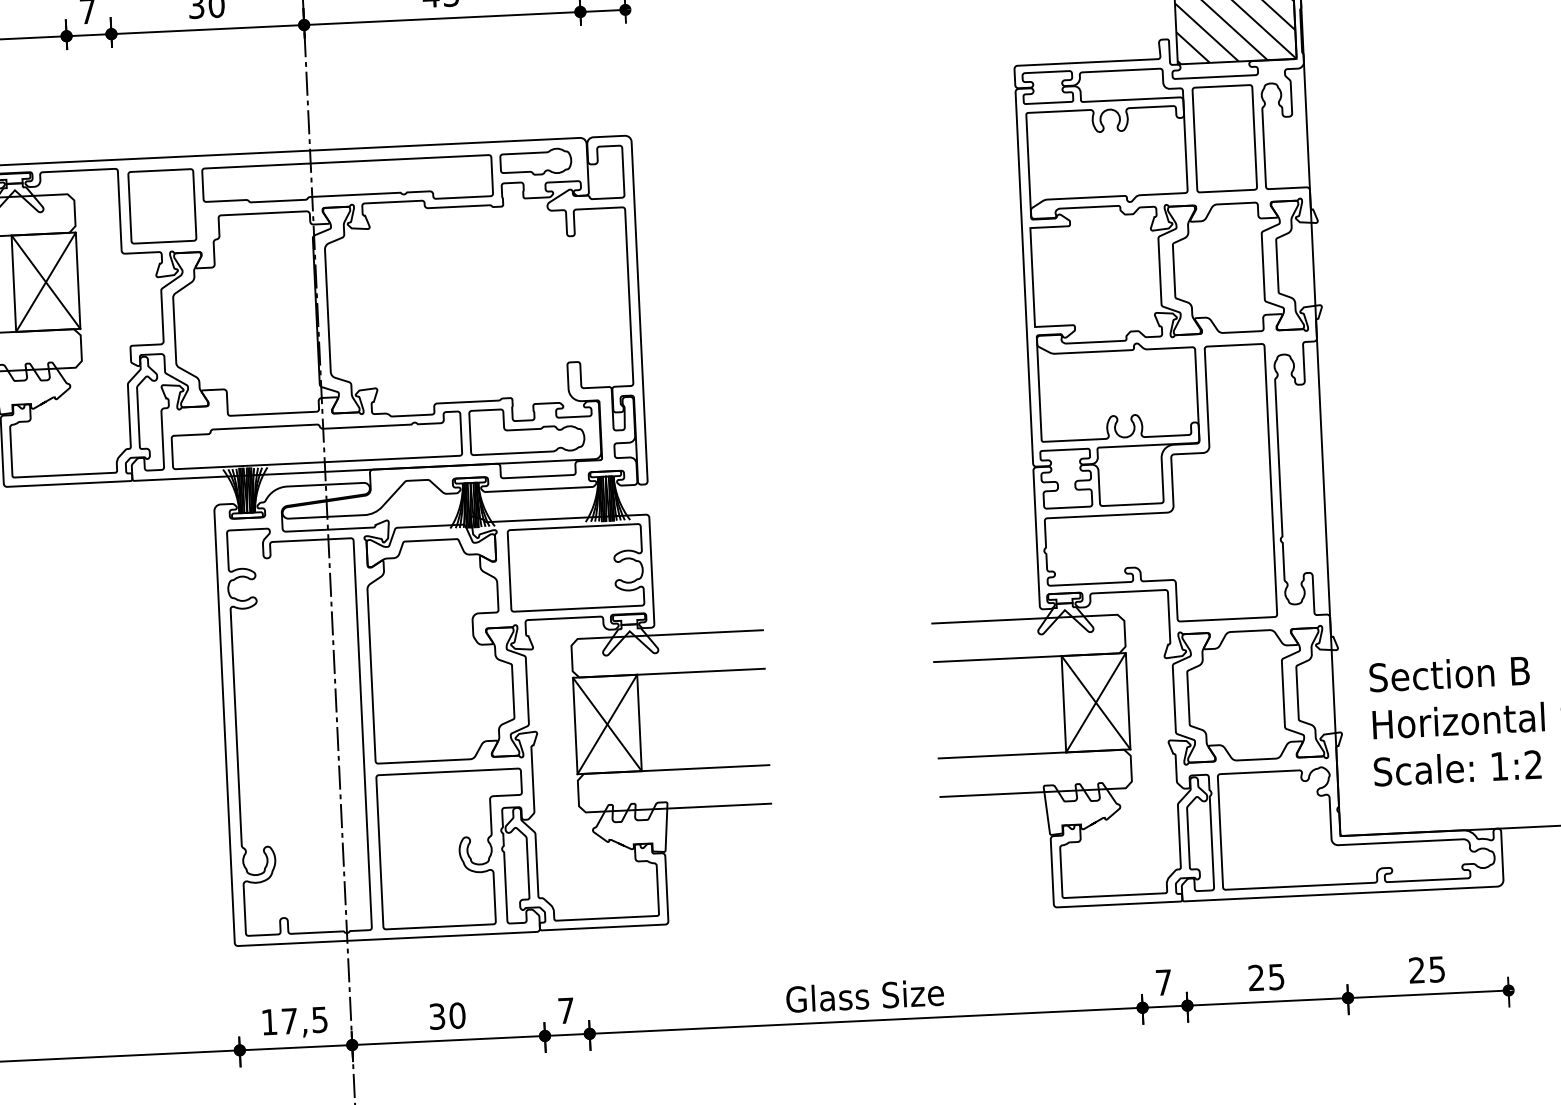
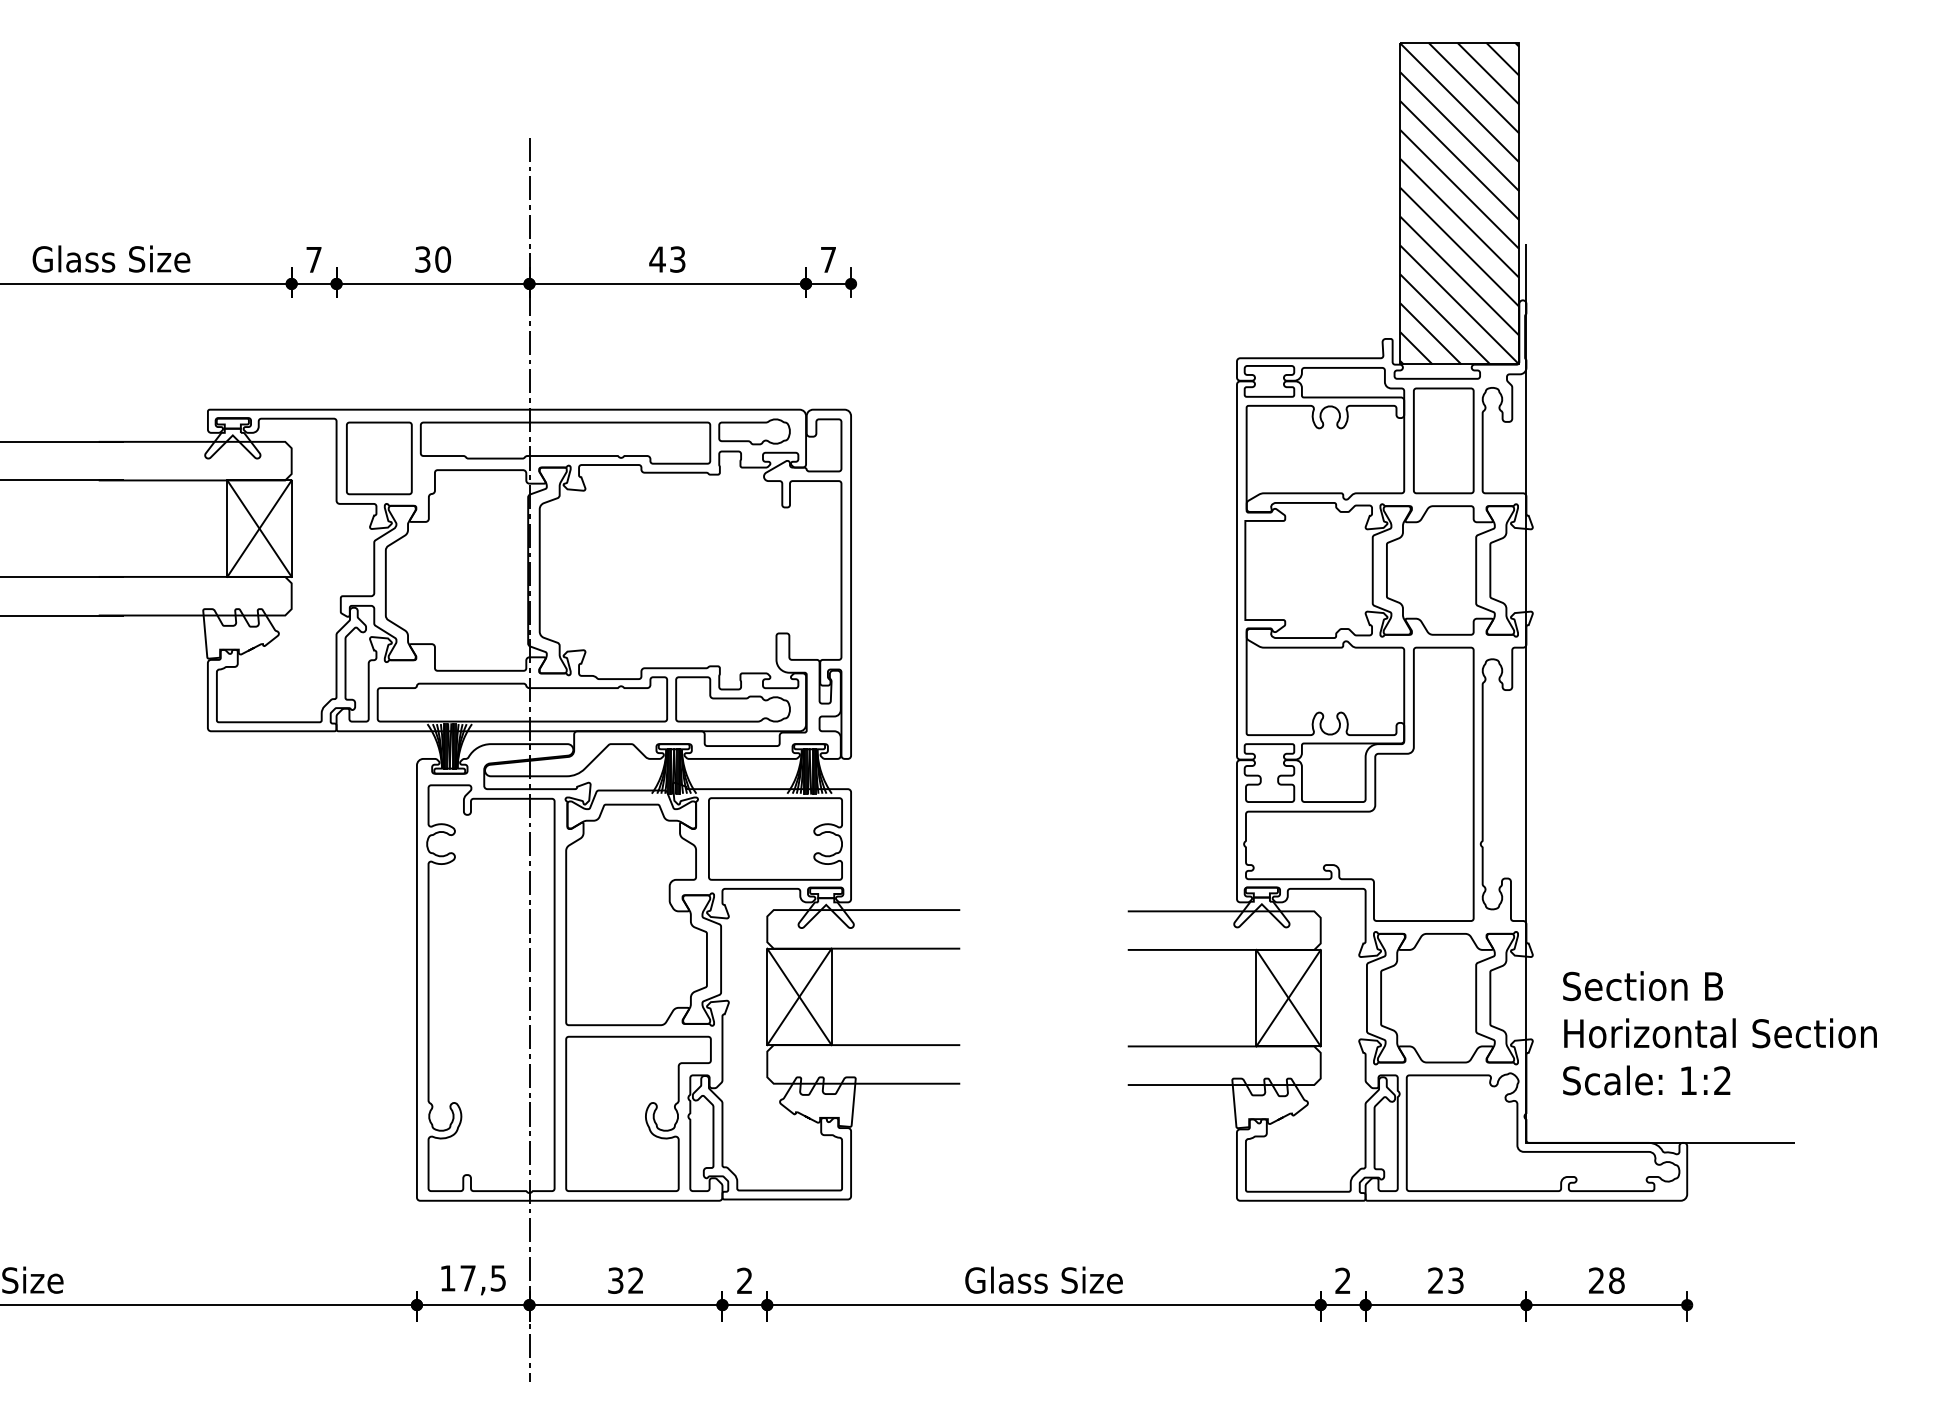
text: (1436, 969) -> (1616, 1280), 25 -> 28
text: (1277, 976) -> (1456, 1280), 25 -> 23
text: (1163, 982) -> (1342, 1280), 7 -> 2
text: (565, 1010) -> (744, 1280), 7 -> 2
text: (456, 1015) -> (635, 1280), 30 -> 32

